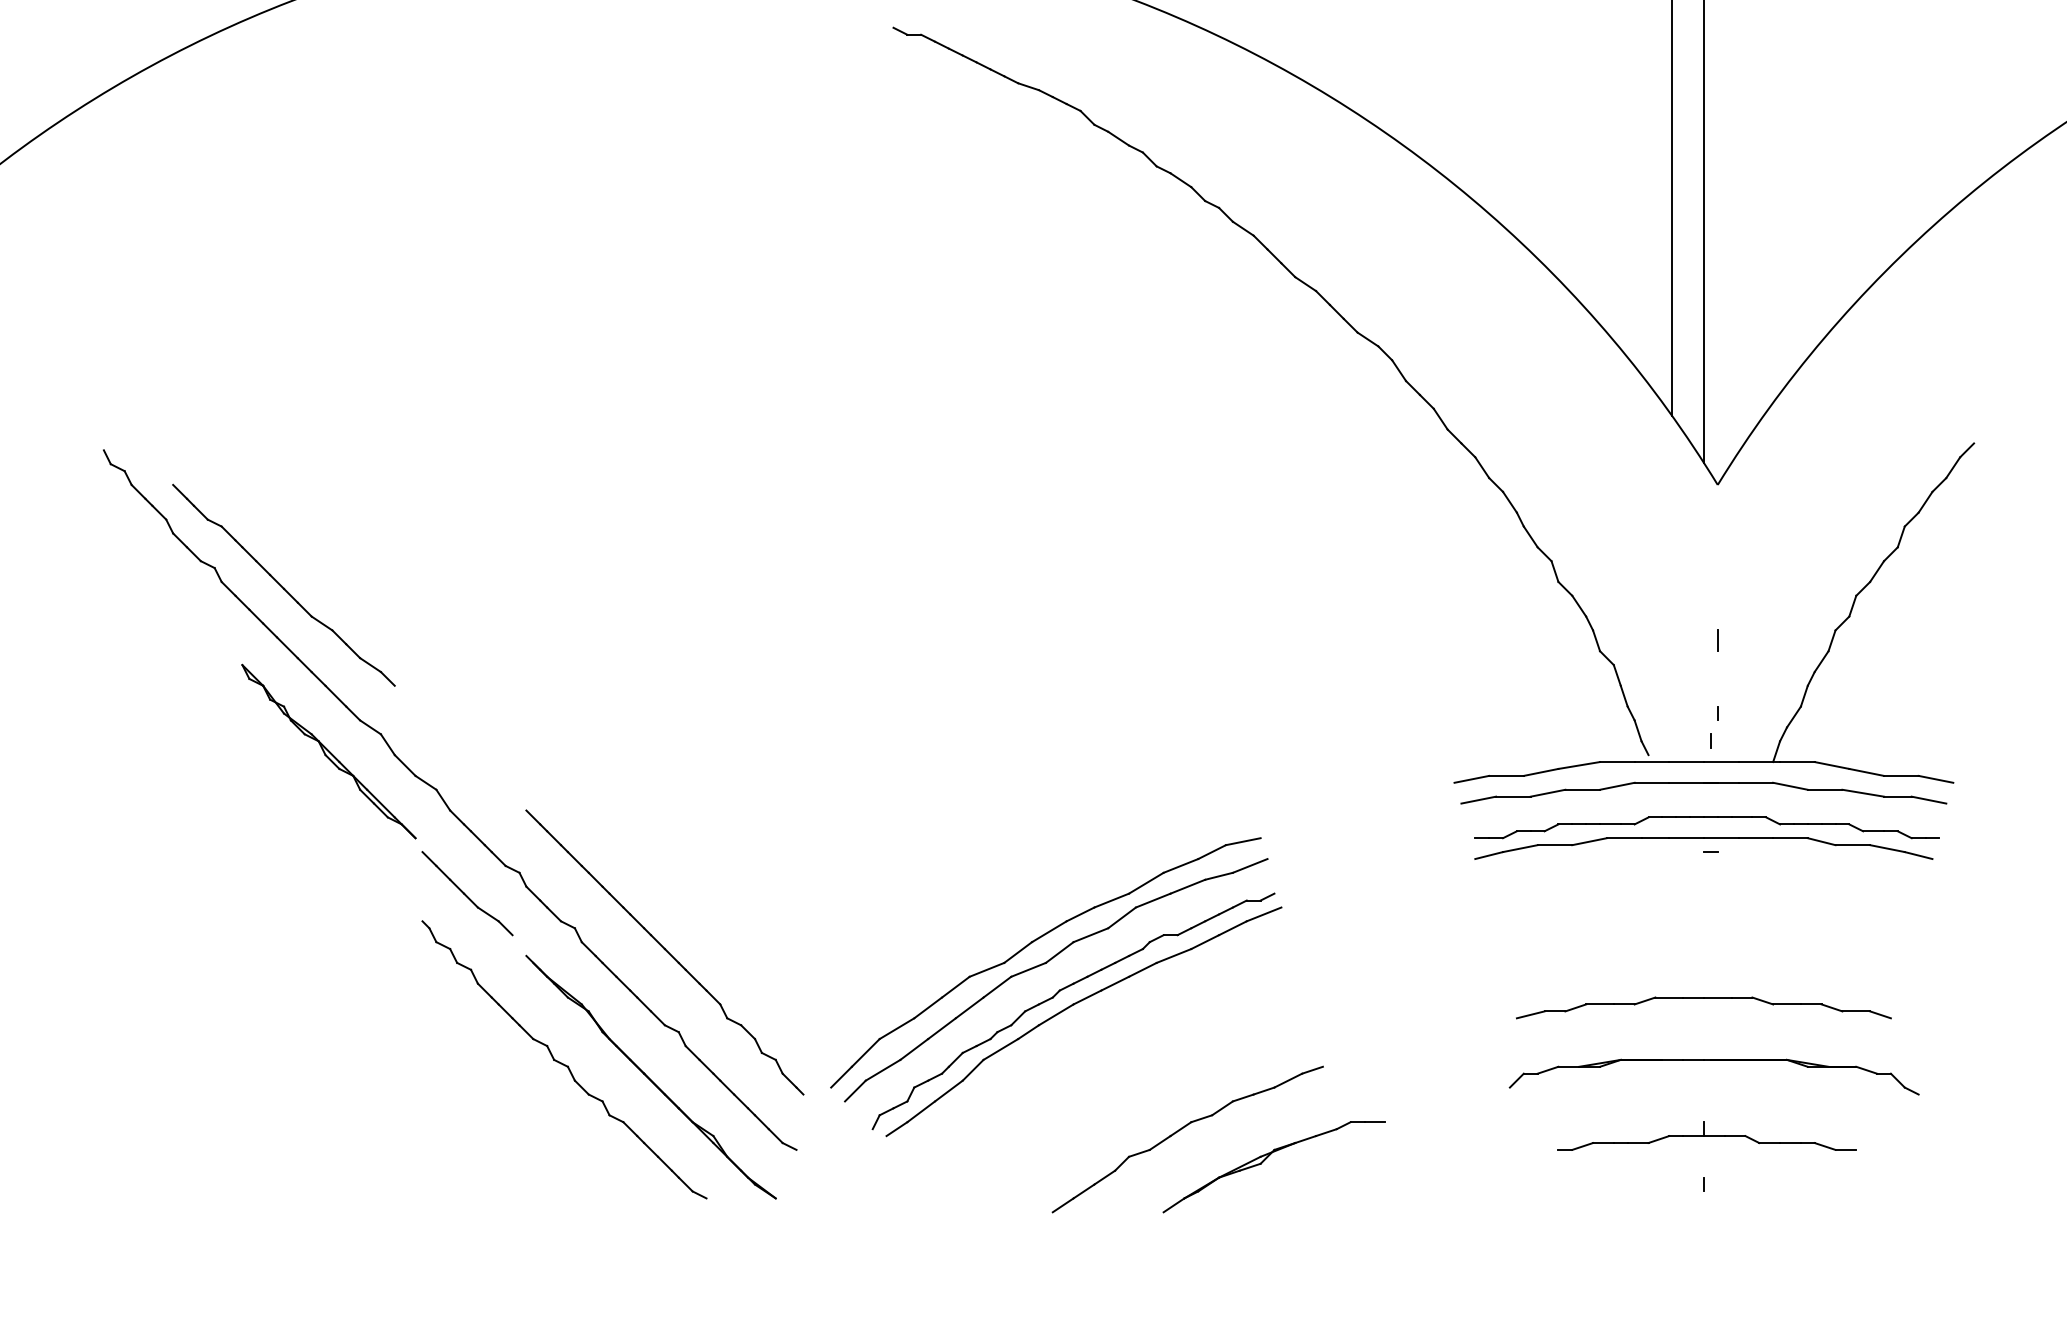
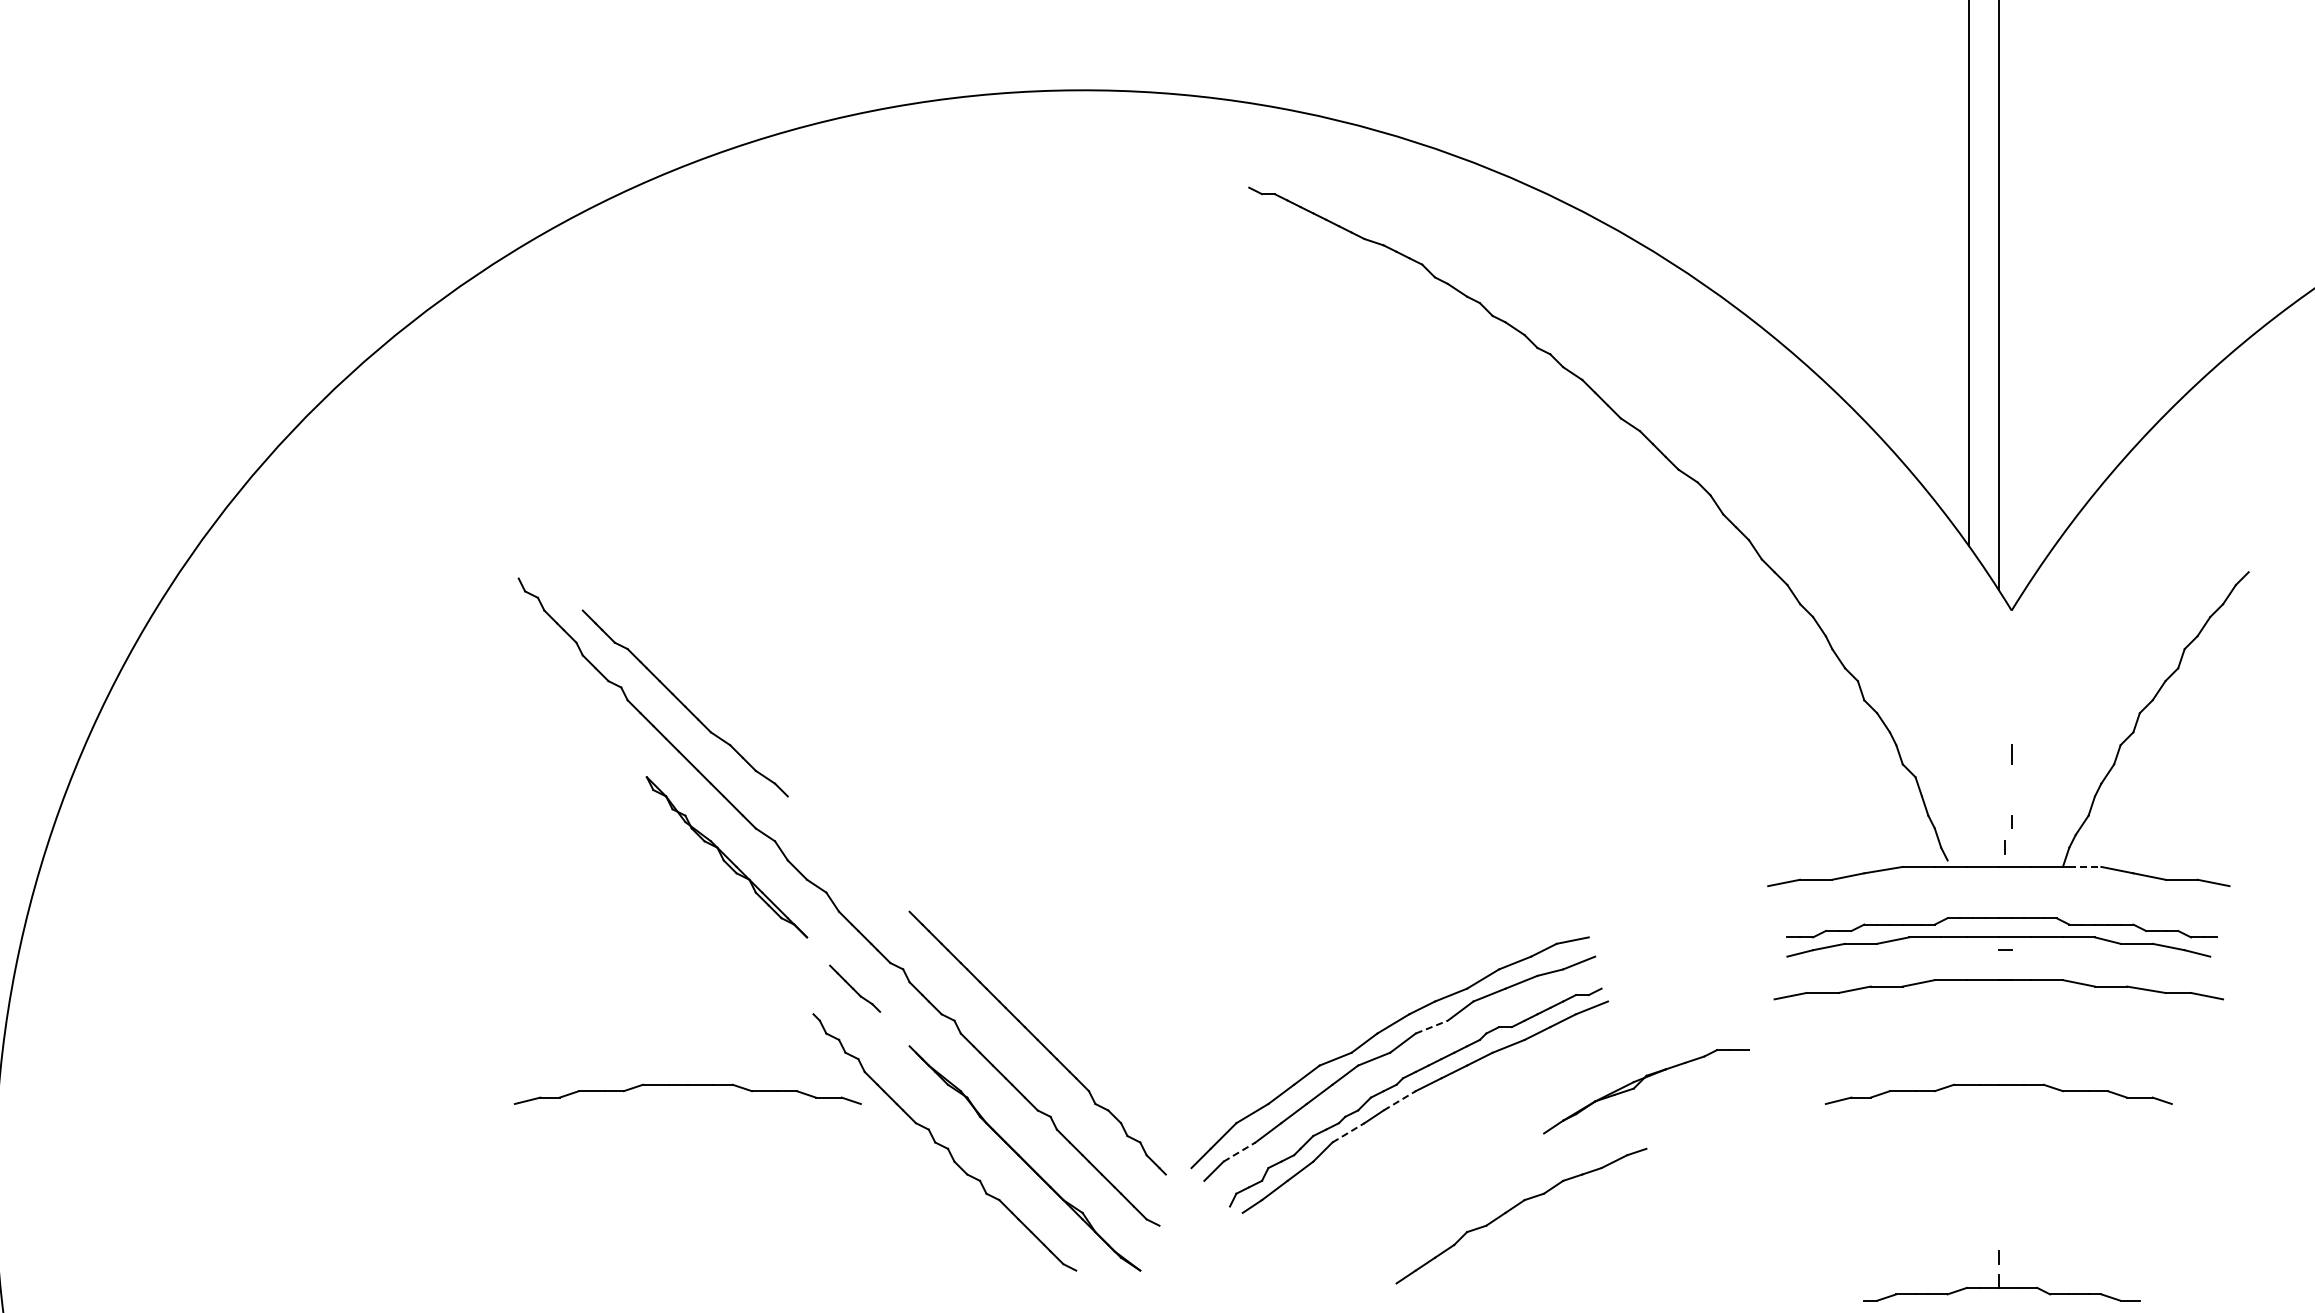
line: (1797, 761) -> (2085, 866), solid -> dashed
part: (1703, 783) -> (1998, 980), moved
part: (466, 893) -> (854, 988), size x0.6
line: (1091, 934) -> (1432, 1026), solid -> dashed
part: (286, 998) -> (687, 1085), added
line: (1055, 1014) -> (1399, 1100), solid -> dashed
line: (1000, 1049) -> (1348, 1132), solid -> dashed
part: (1714, 1059) -> (2008, 1142), removed
line: (883, 1070) -> (1239, 1152), solid -> dashed
part: (1706, 1135) -> (2001, 1287), moved
part: (1266, 1159) -> (1639, 1084), moved

